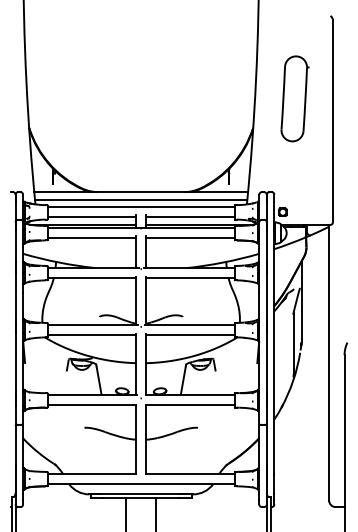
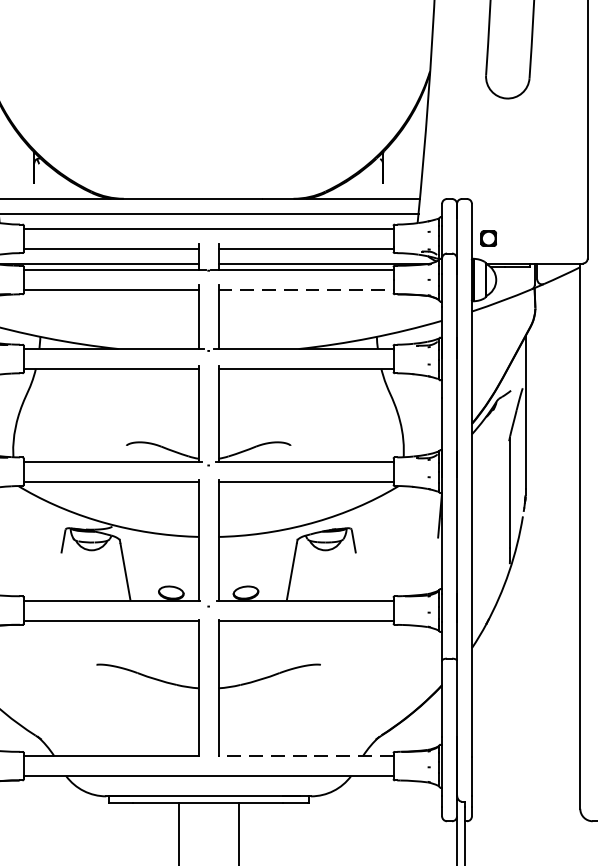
line: (190, 238) -> (306, 290), solid -> dashed
line: (189, 474) -> (304, 757), solid -> dashed

